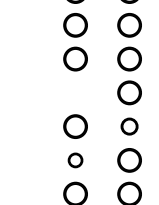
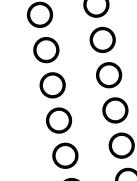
part: (75, 92) -> (46, 49), added
circle: (129, 126) -> (108, 75), size x1.43
circle: (75, 160) -> (58, 120), size x1.67

